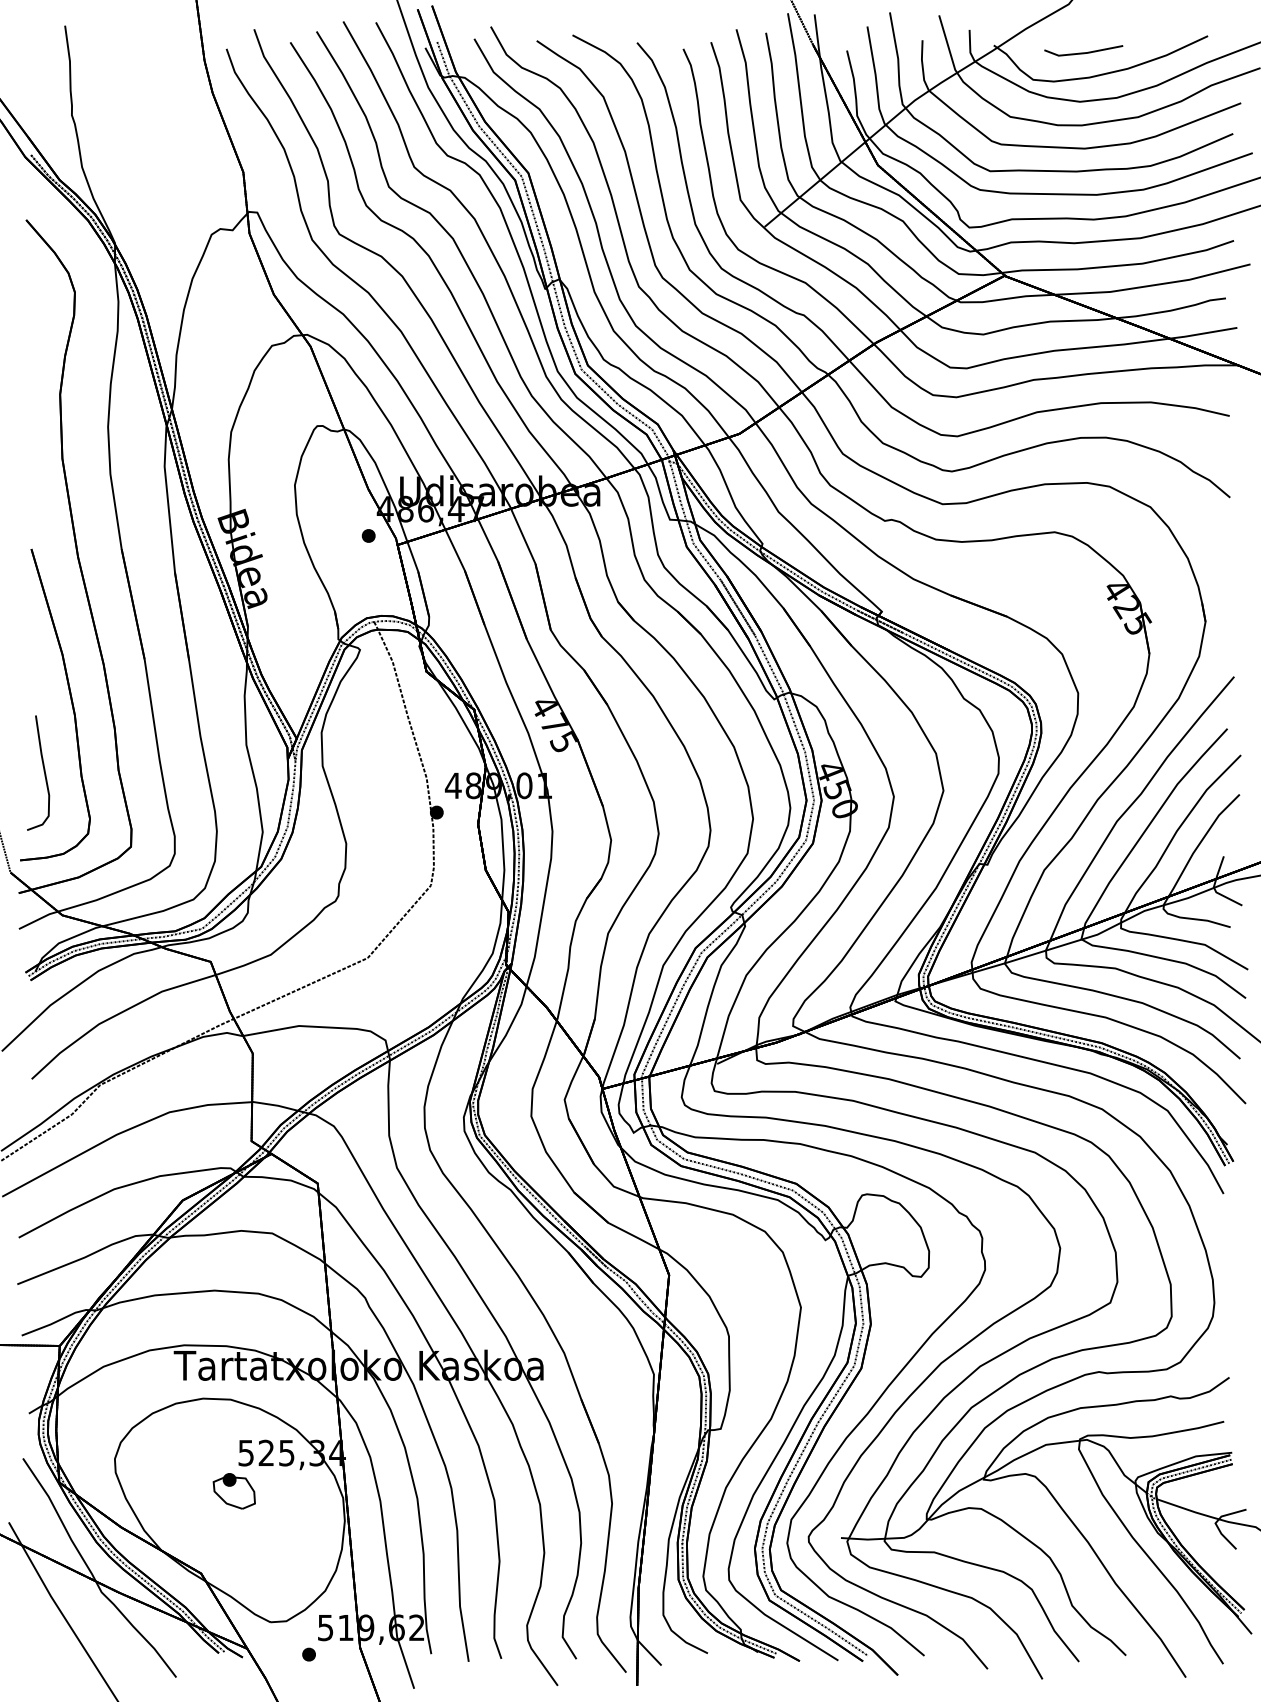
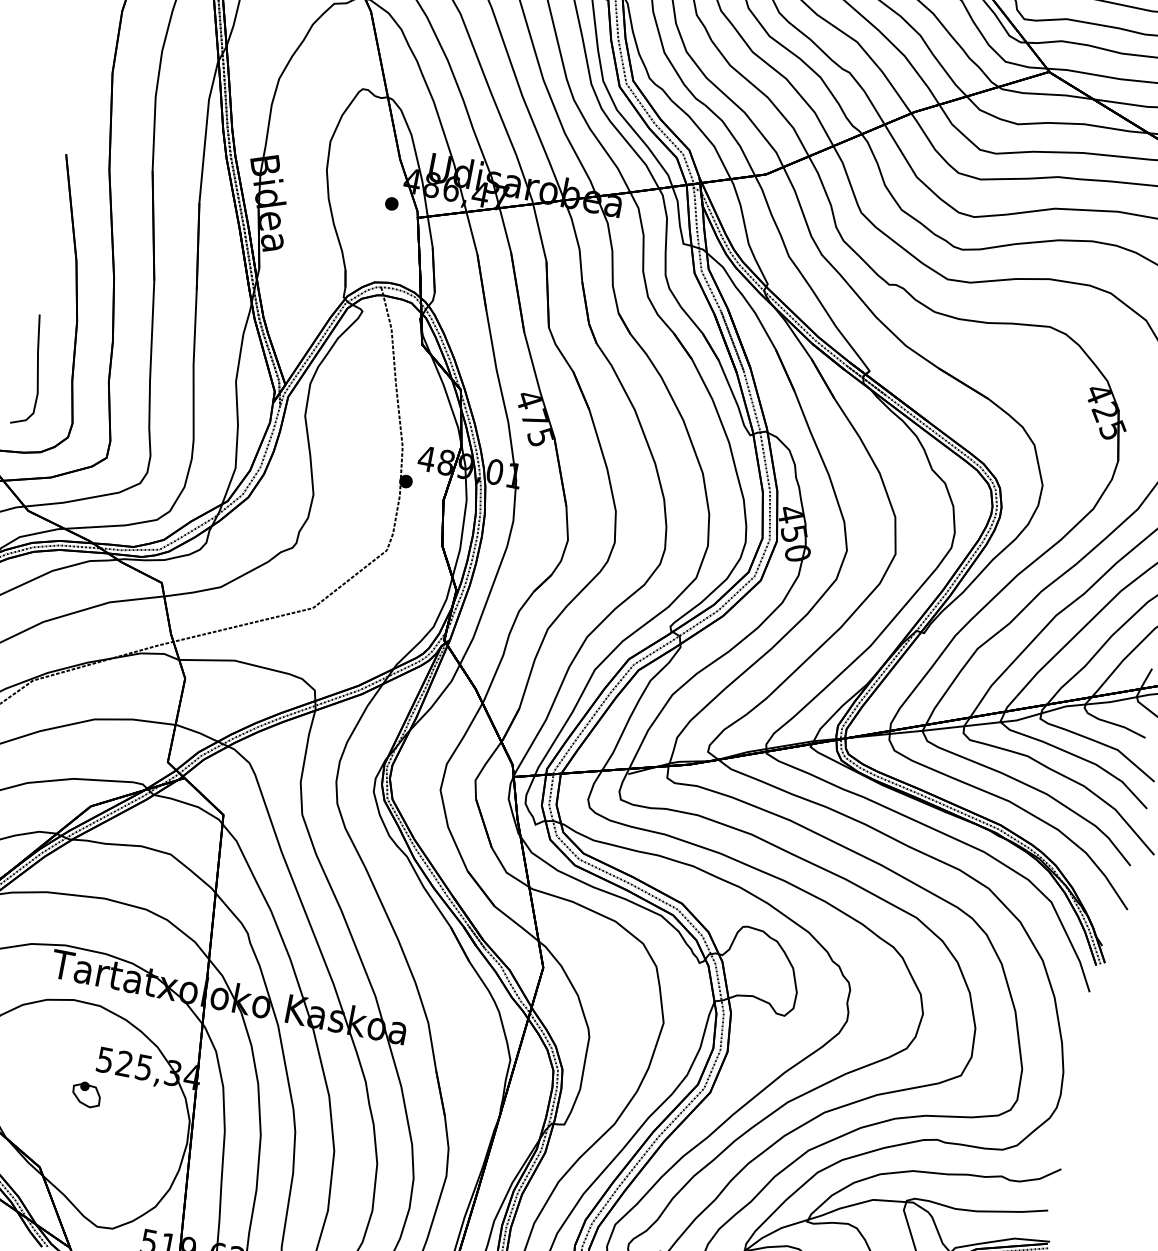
part: (233, 1491) -> (85, 1094), size x0.7

